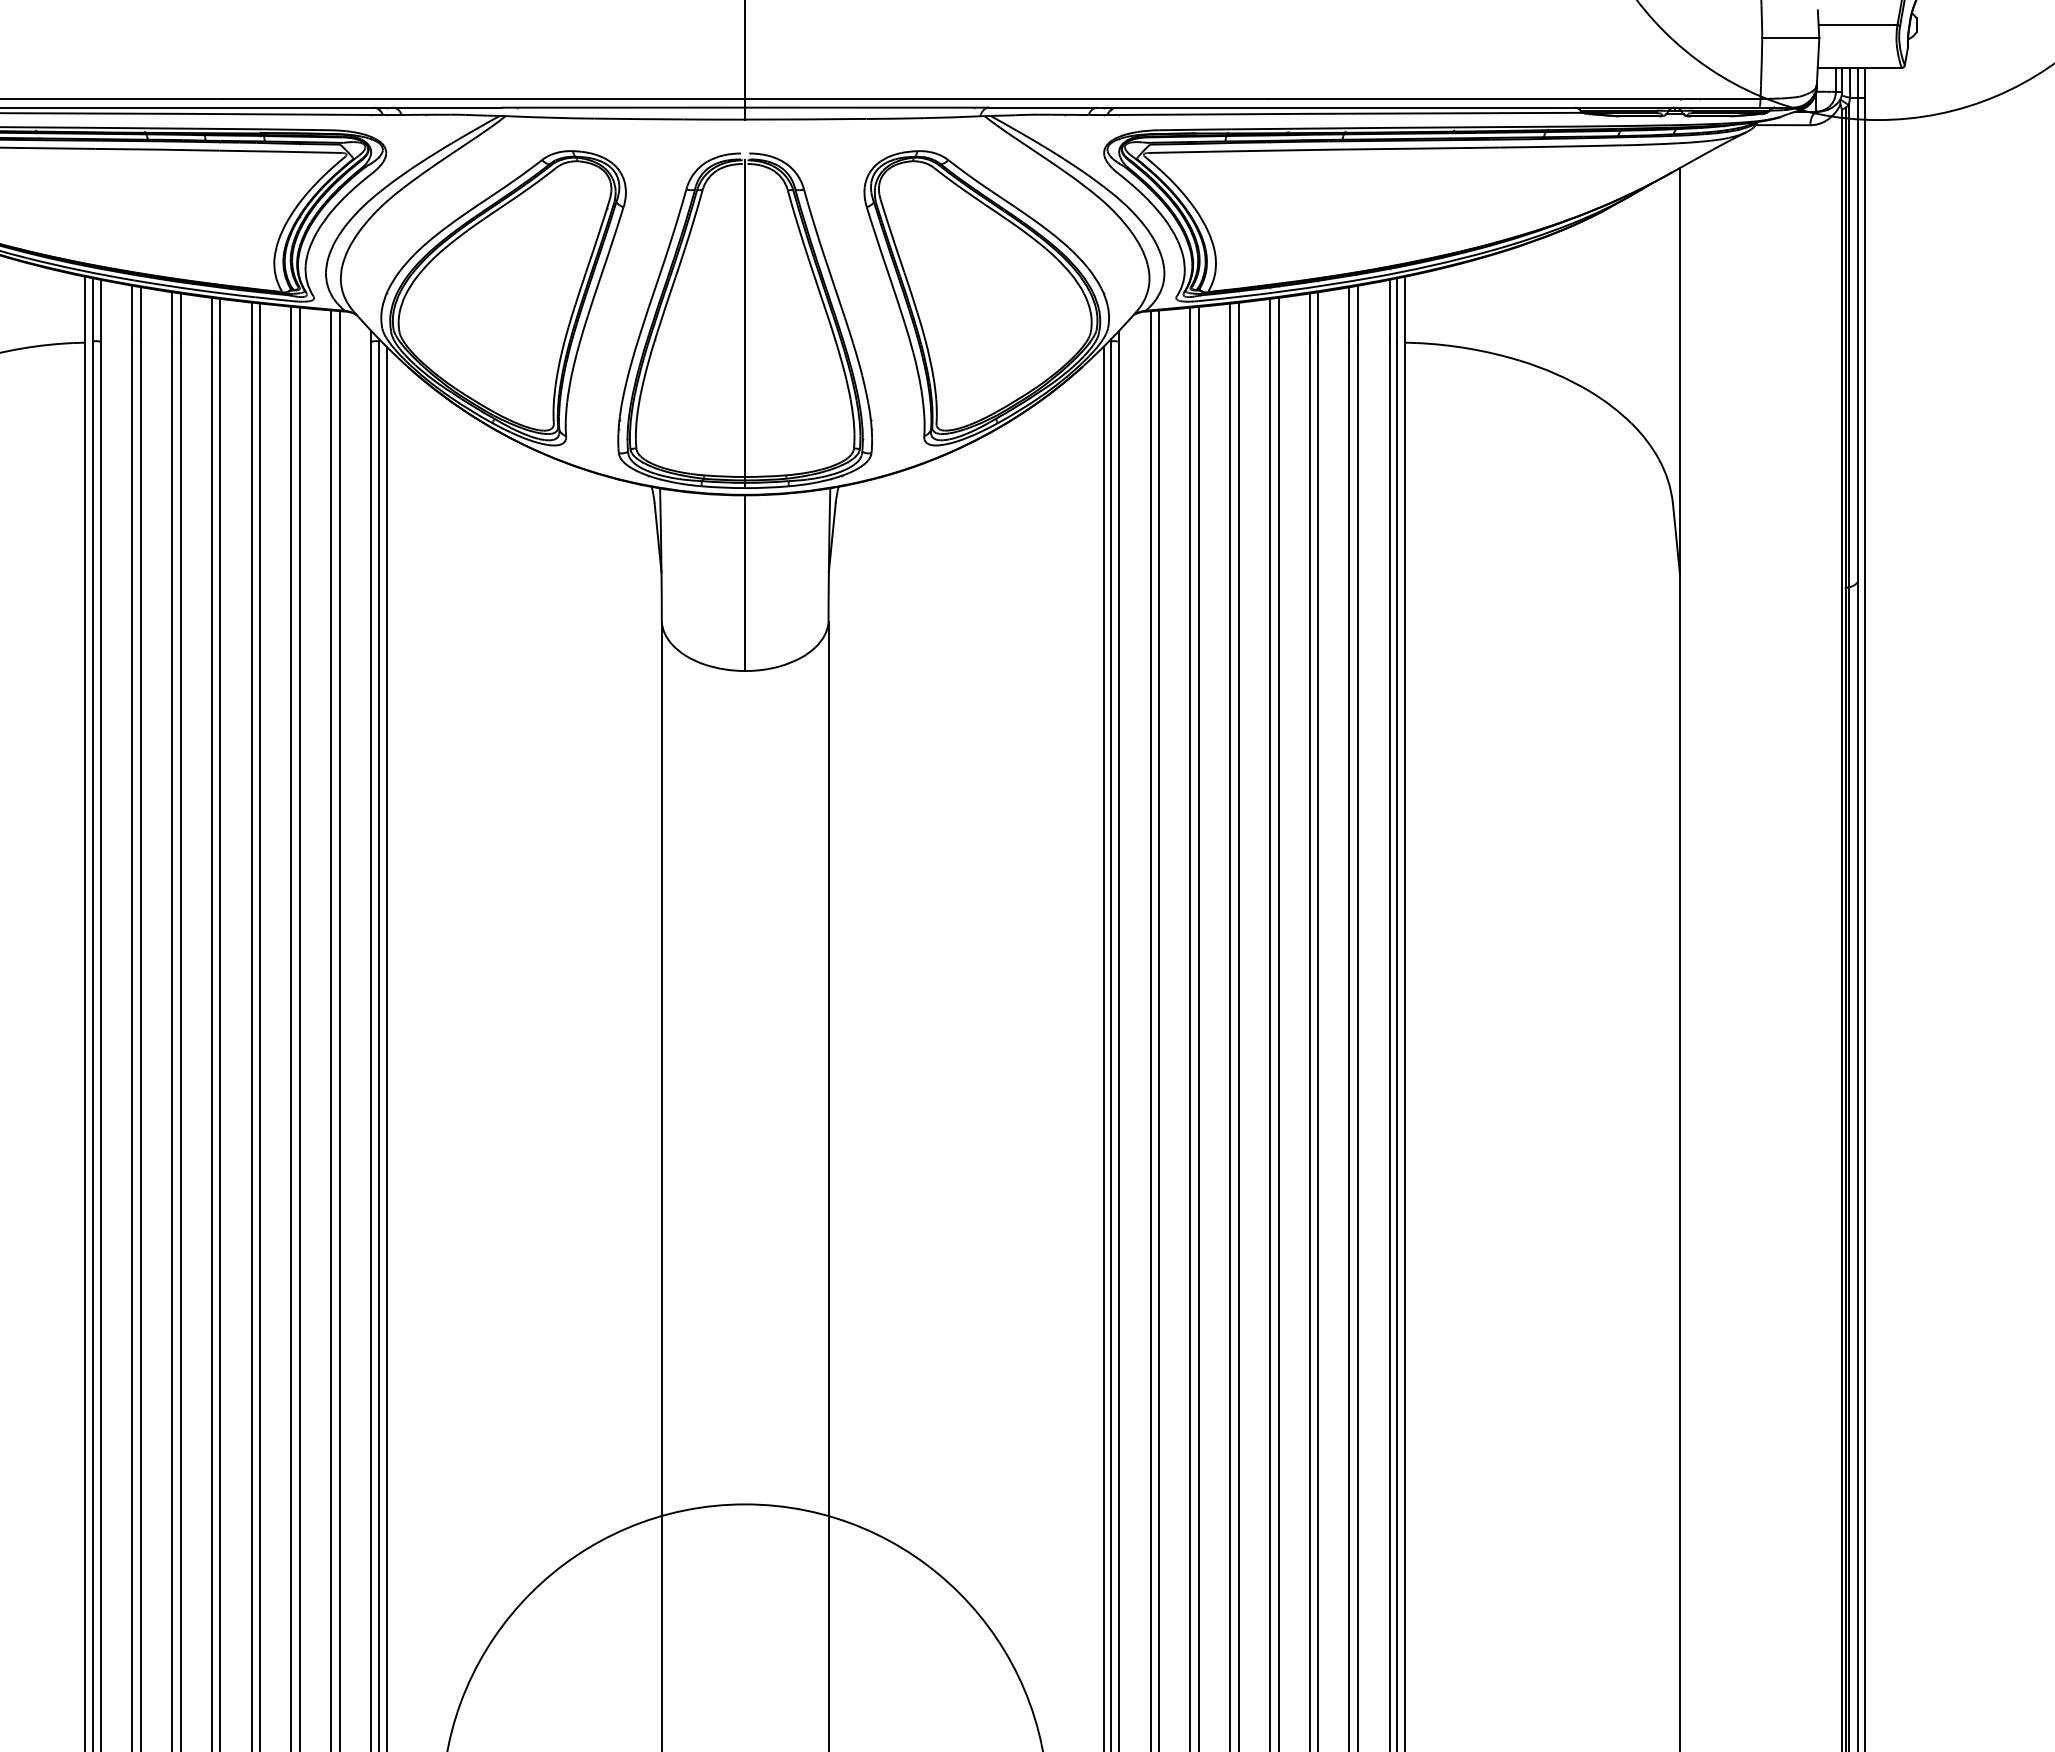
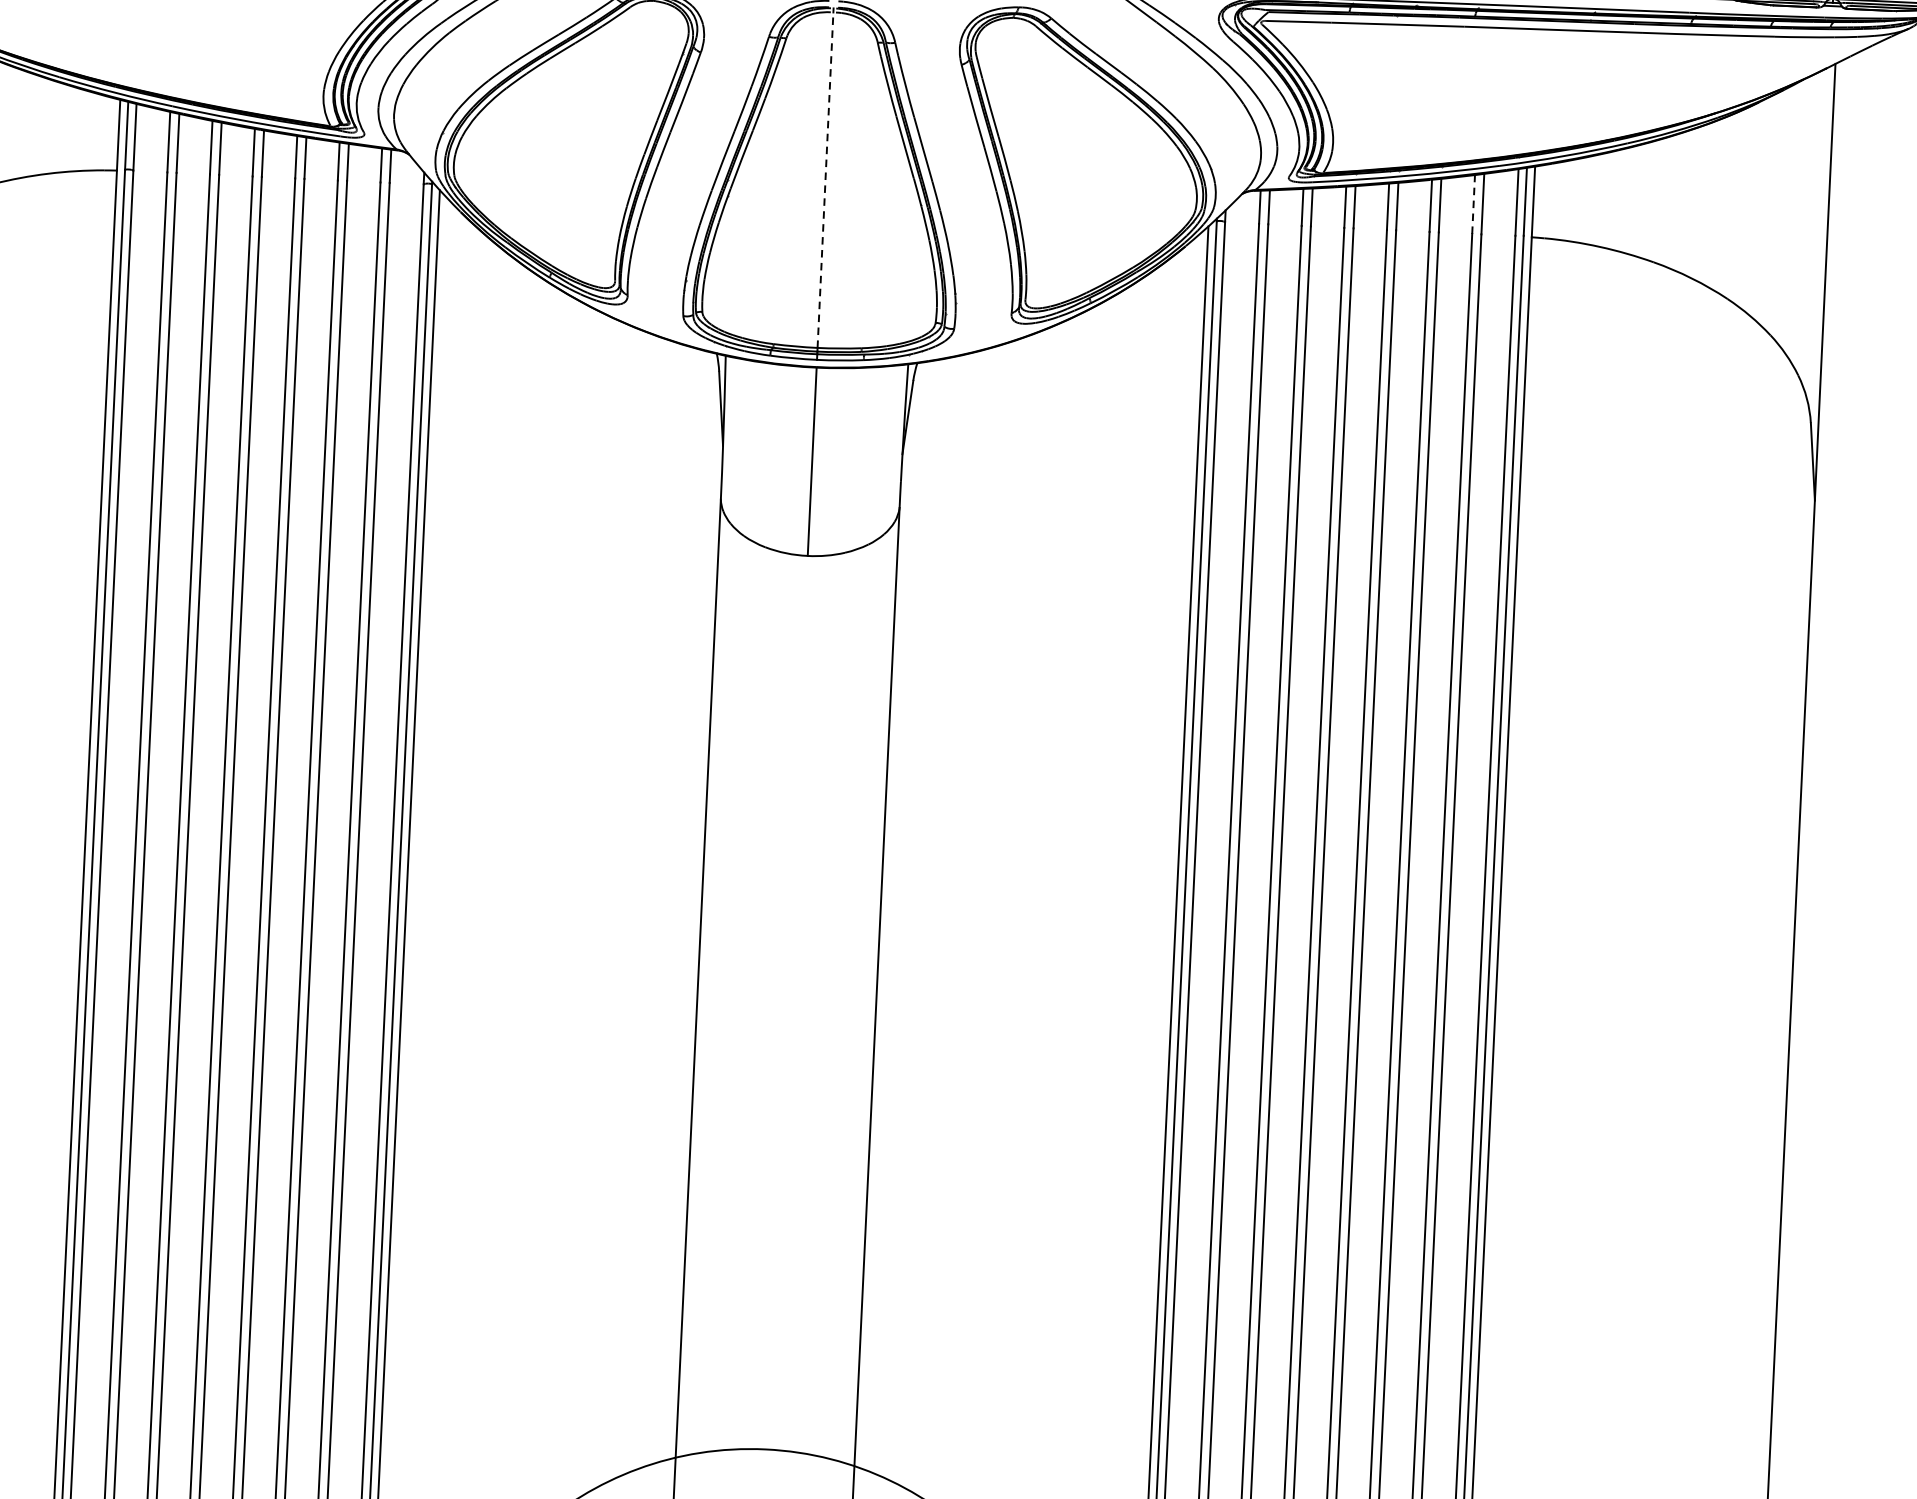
line: (1349, 314) -> (1473, 204), solid -> dashed
line: (745, 320) -> (825, 180), solid -> dashed

